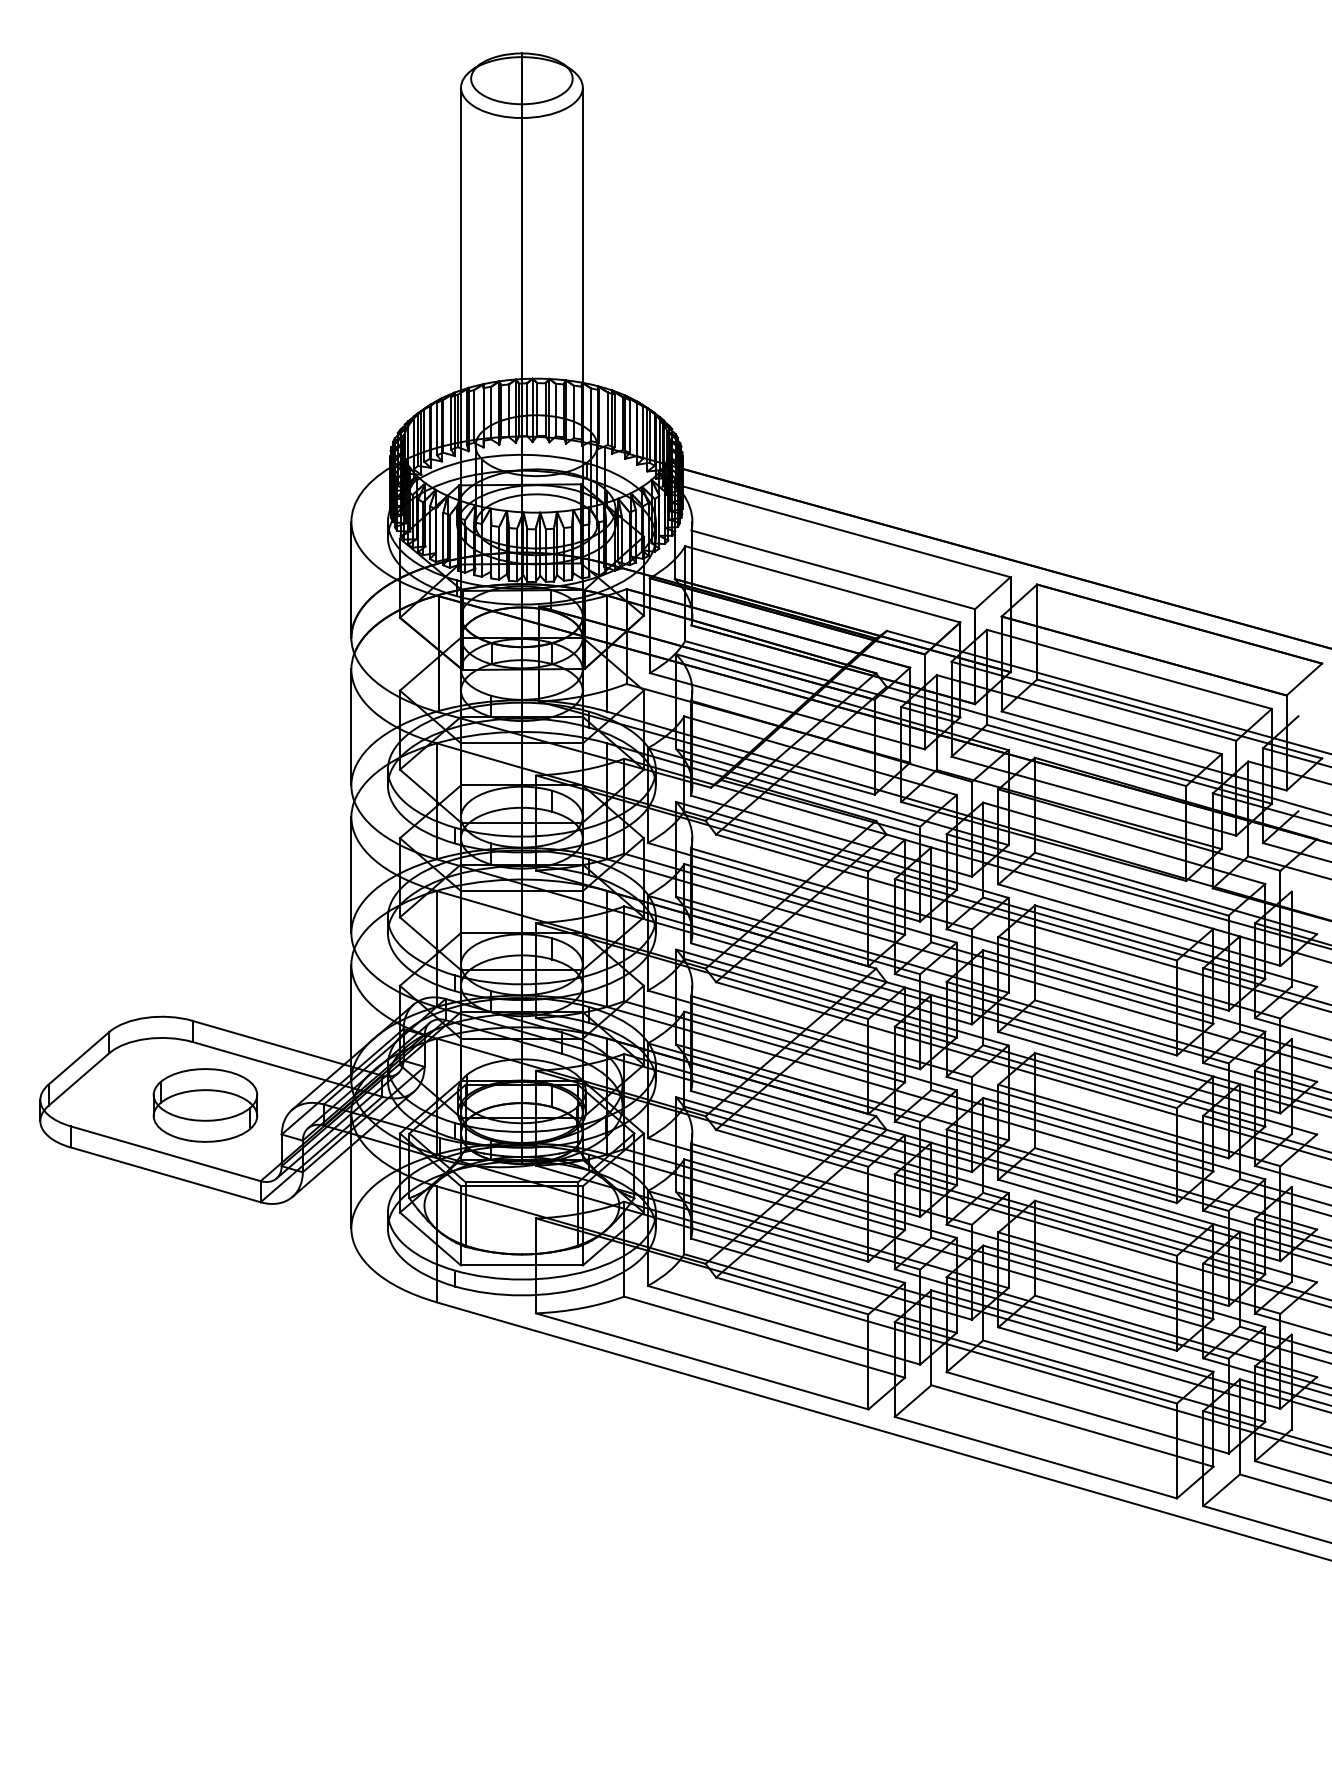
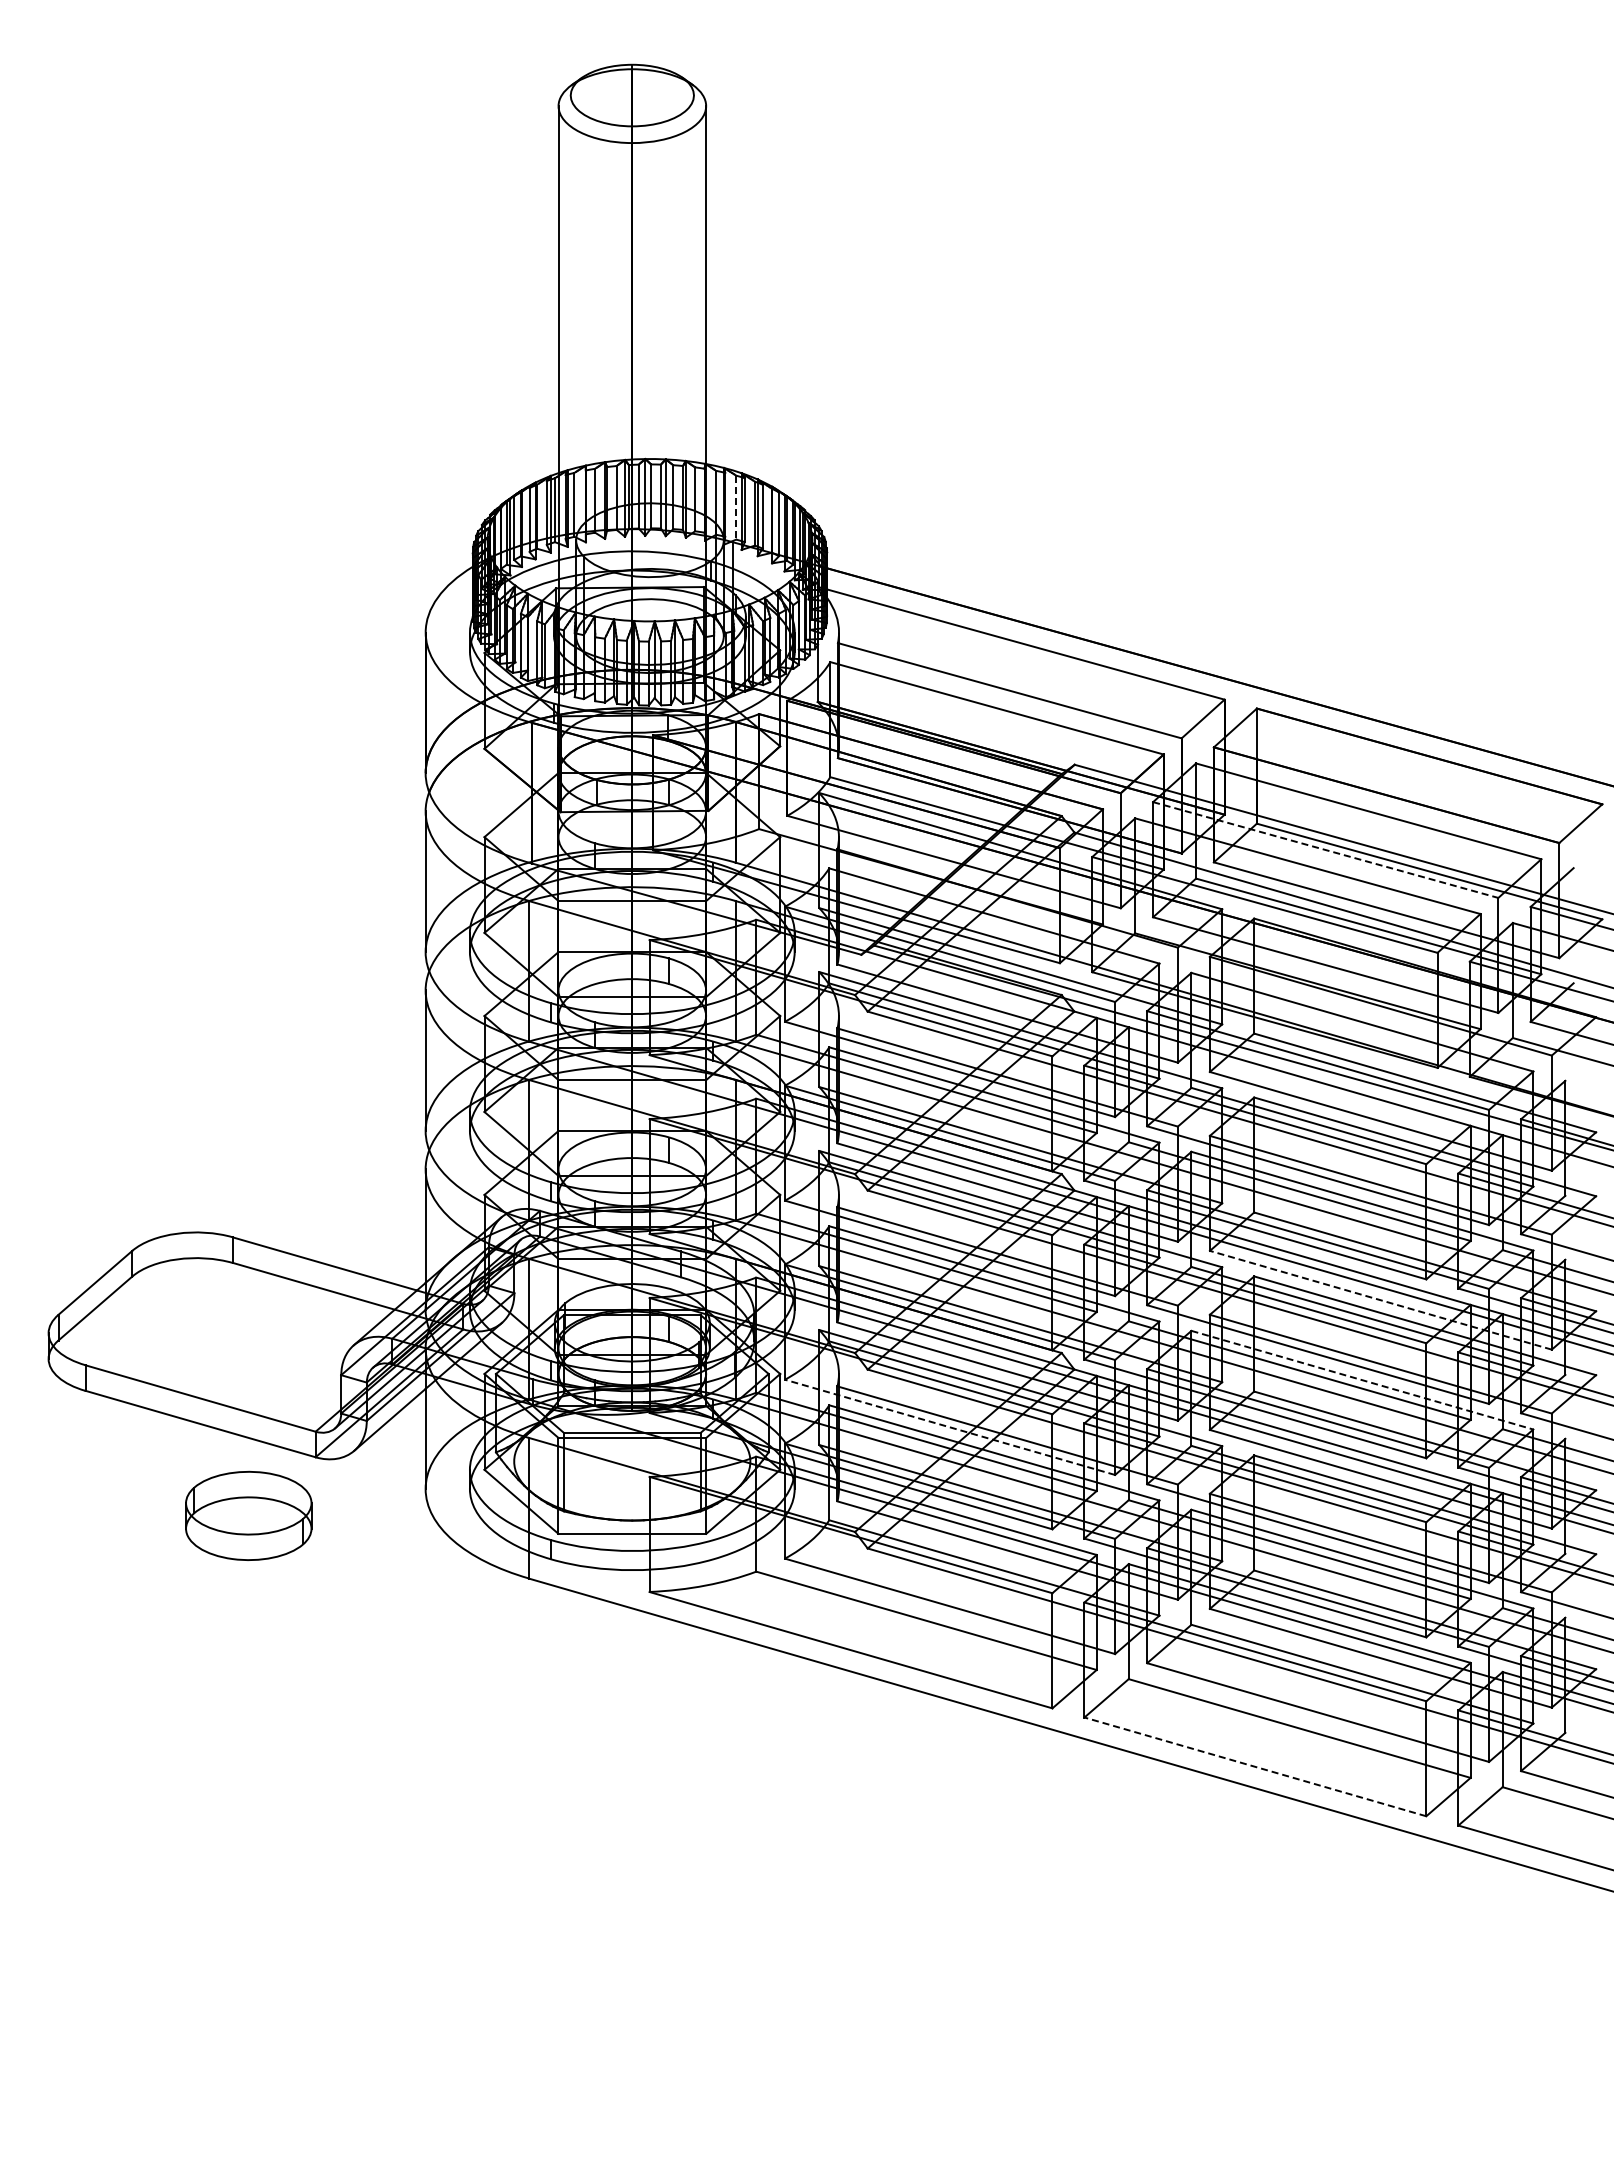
line: (607, 418) -> (736, 507), solid -> dashed
line: (1094, 701) -> (1326, 850), solid -> dashed
line: (1139, 1072) -> (1380, 1300), solid -> dashed
part: (205, 1105) -> (248, 1515), moved
line: (1124, 1138) -> (1362, 1380), solid -> dashed
line: (784, 1177) -> (950, 1427), solid -> dashed
line: (1036, 1457) -> (1255, 1766), solid -> dashed

